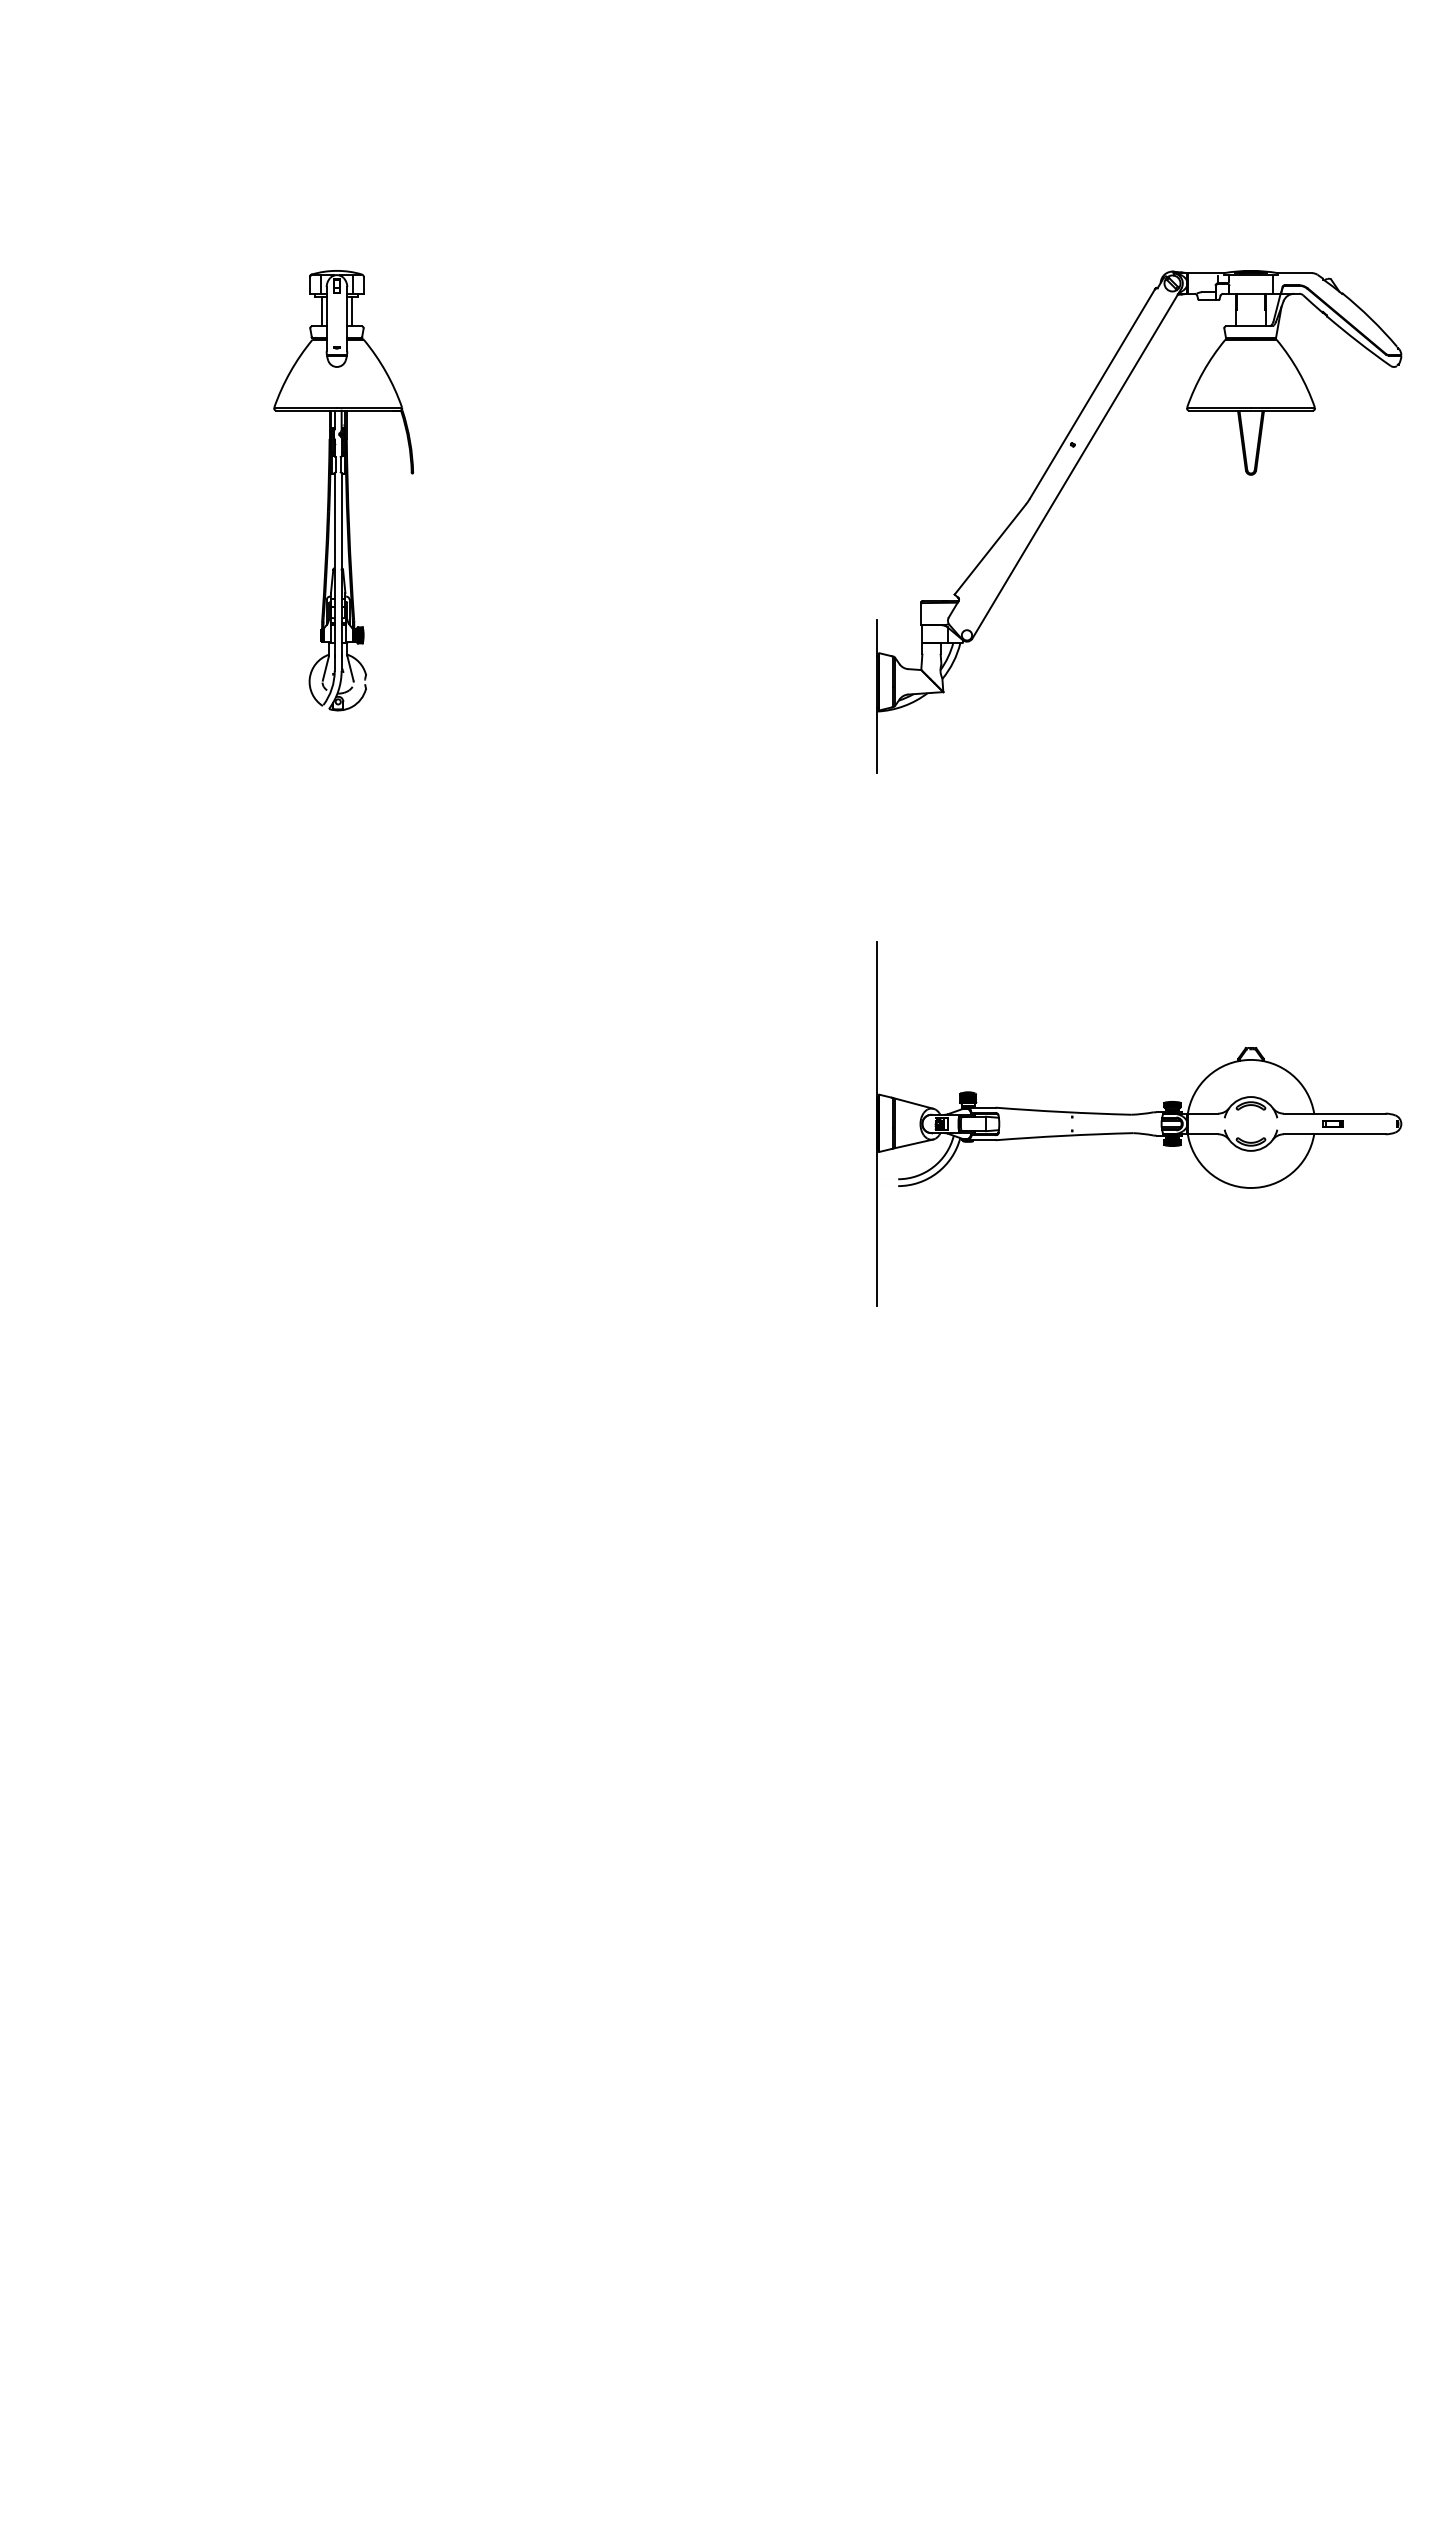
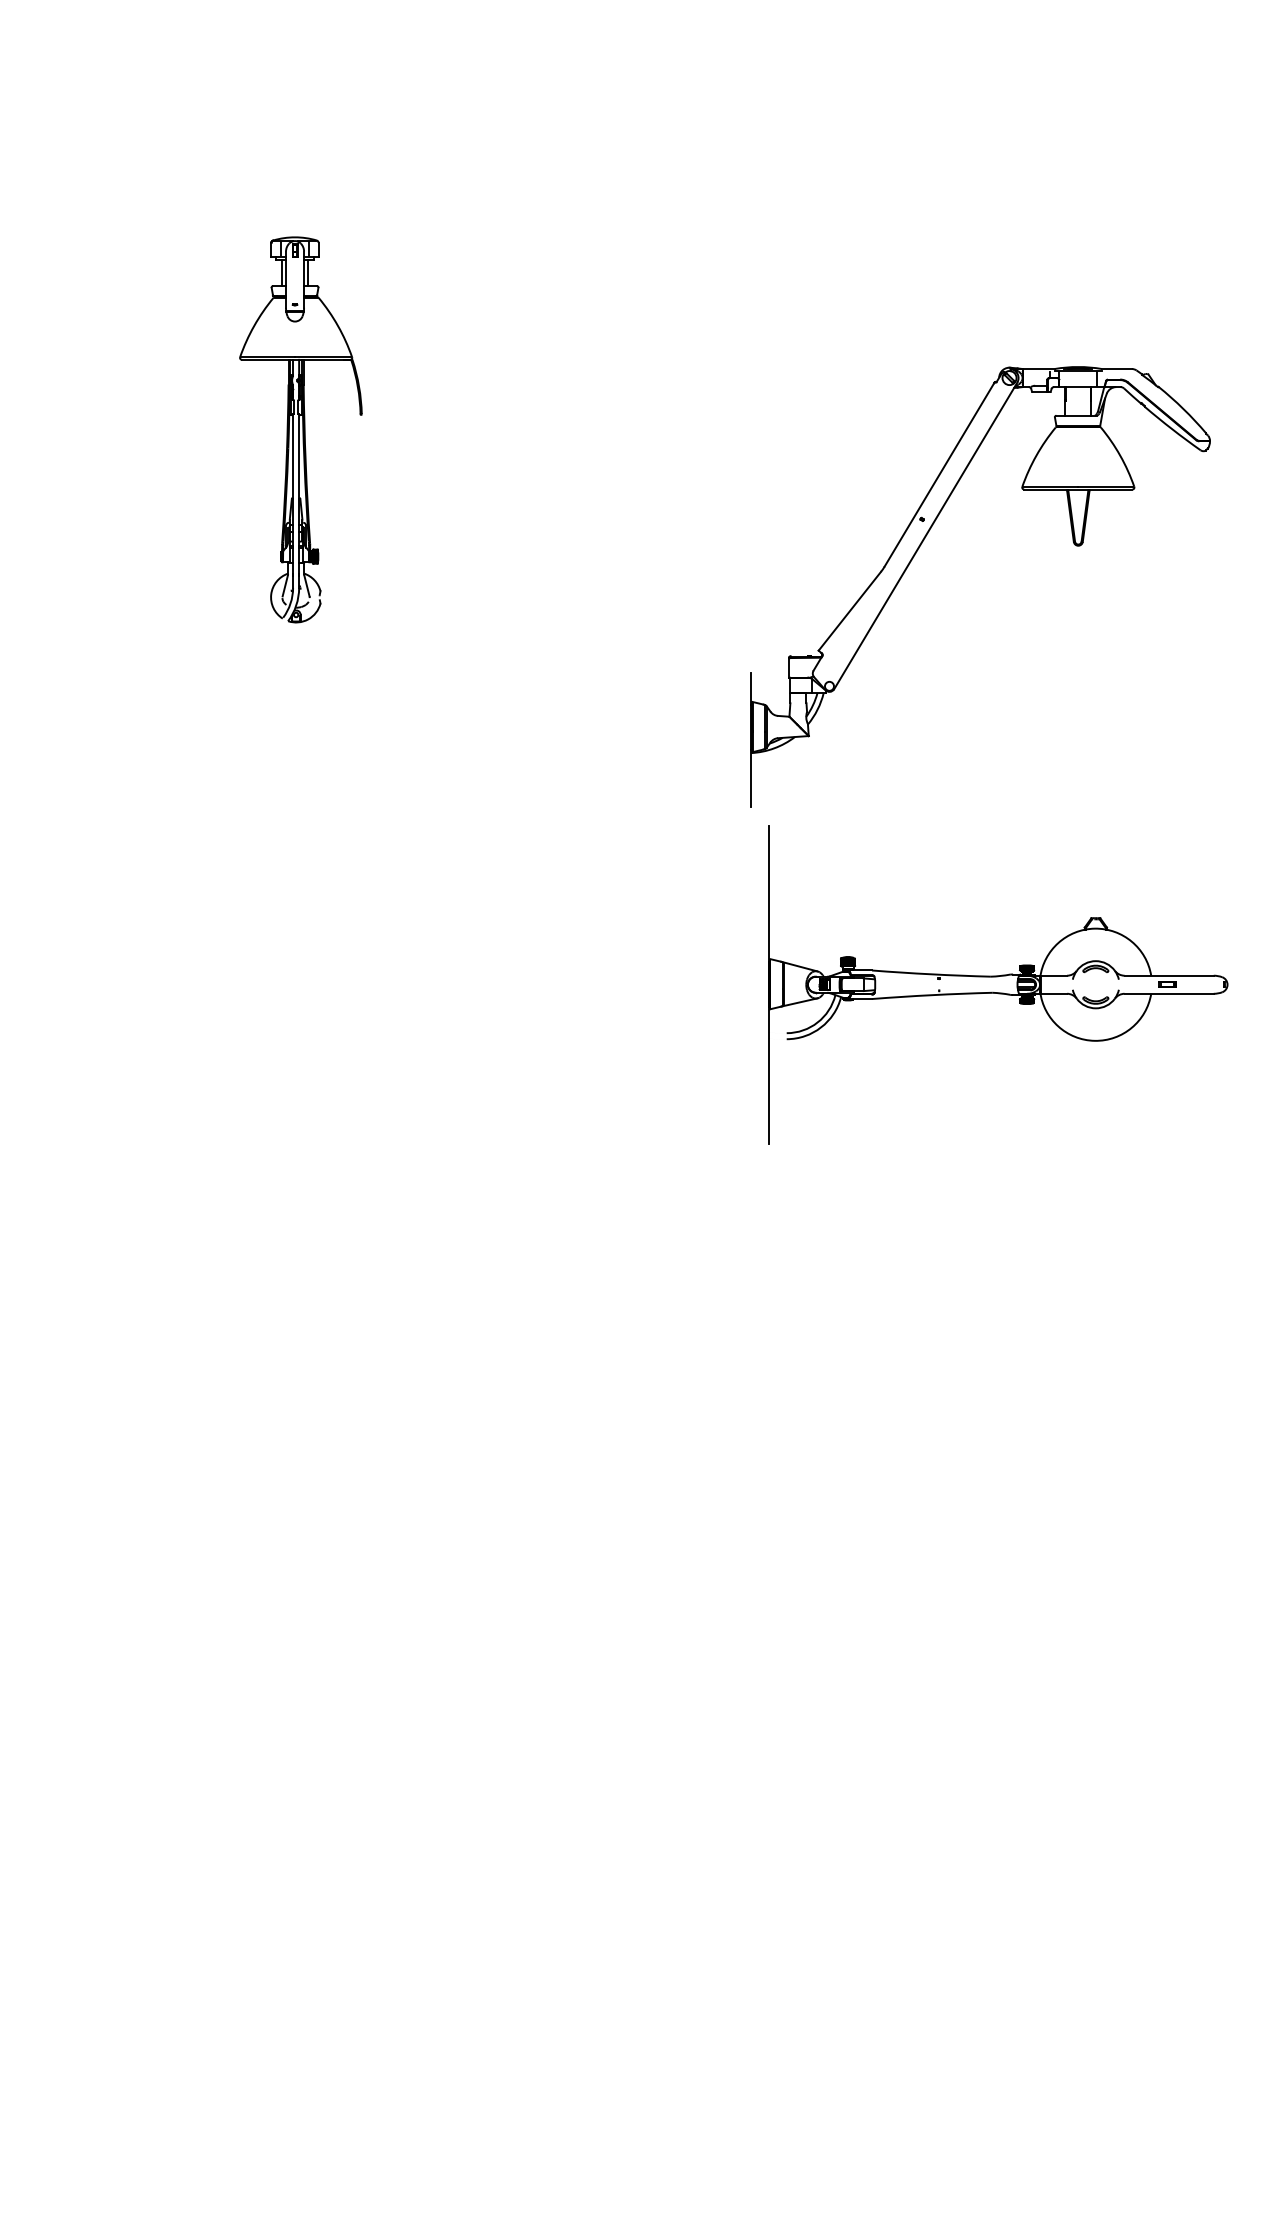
part: (1069, 478) -> (919, 548), moved

